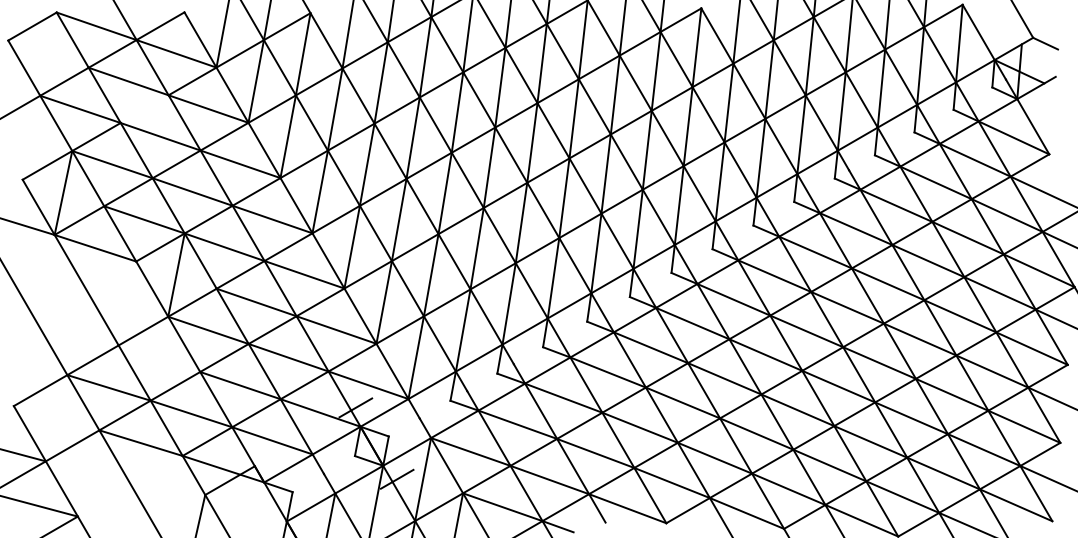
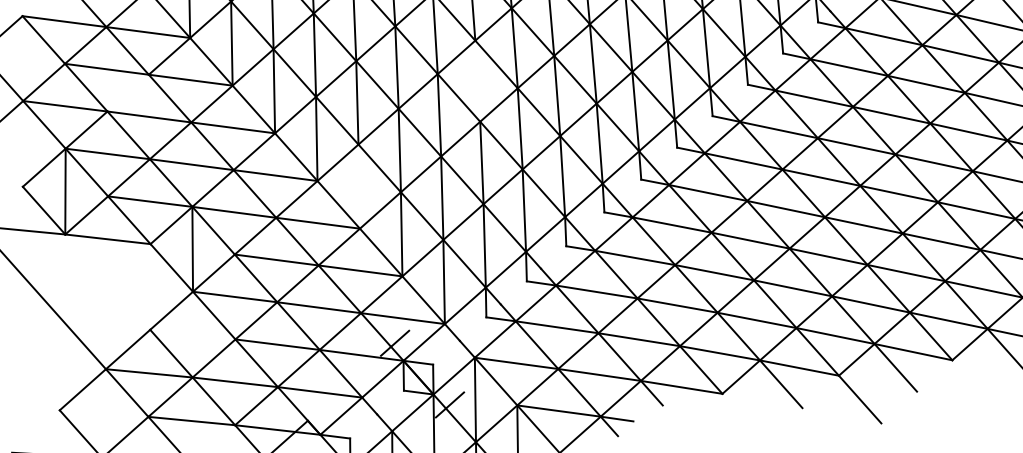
line: (489, 167) -> (477, 80), removed
line: (351, 246) -> (358, 186), removed
line: (86, 289) -> (107, 281), removed

